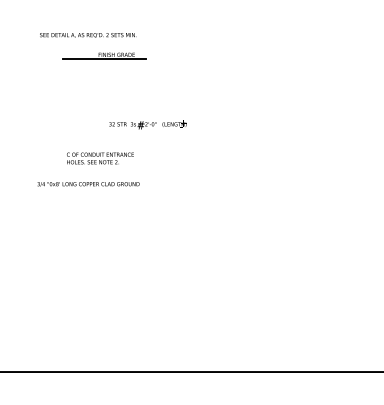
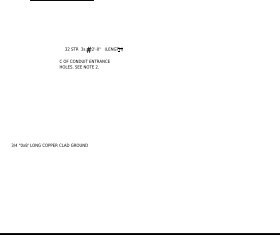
text: (100, 158) -> (84, 64), moved
text: (88, 184) -> (49, 145), moved

